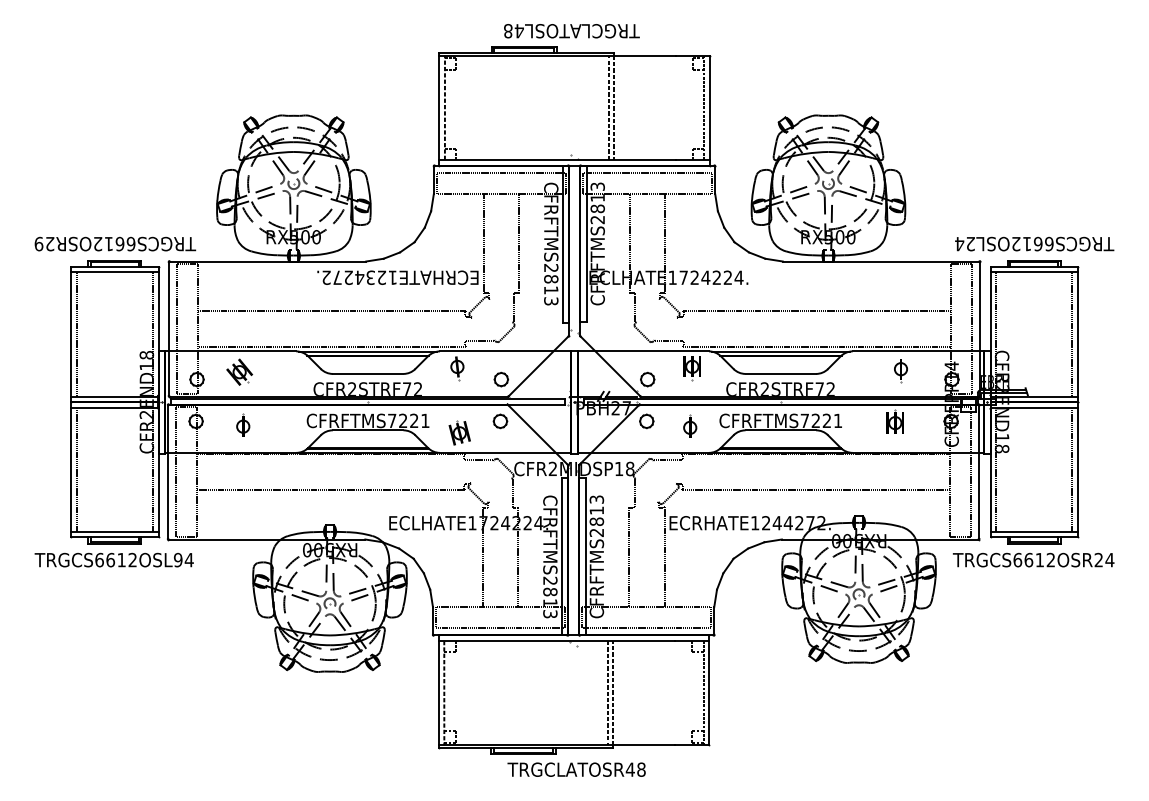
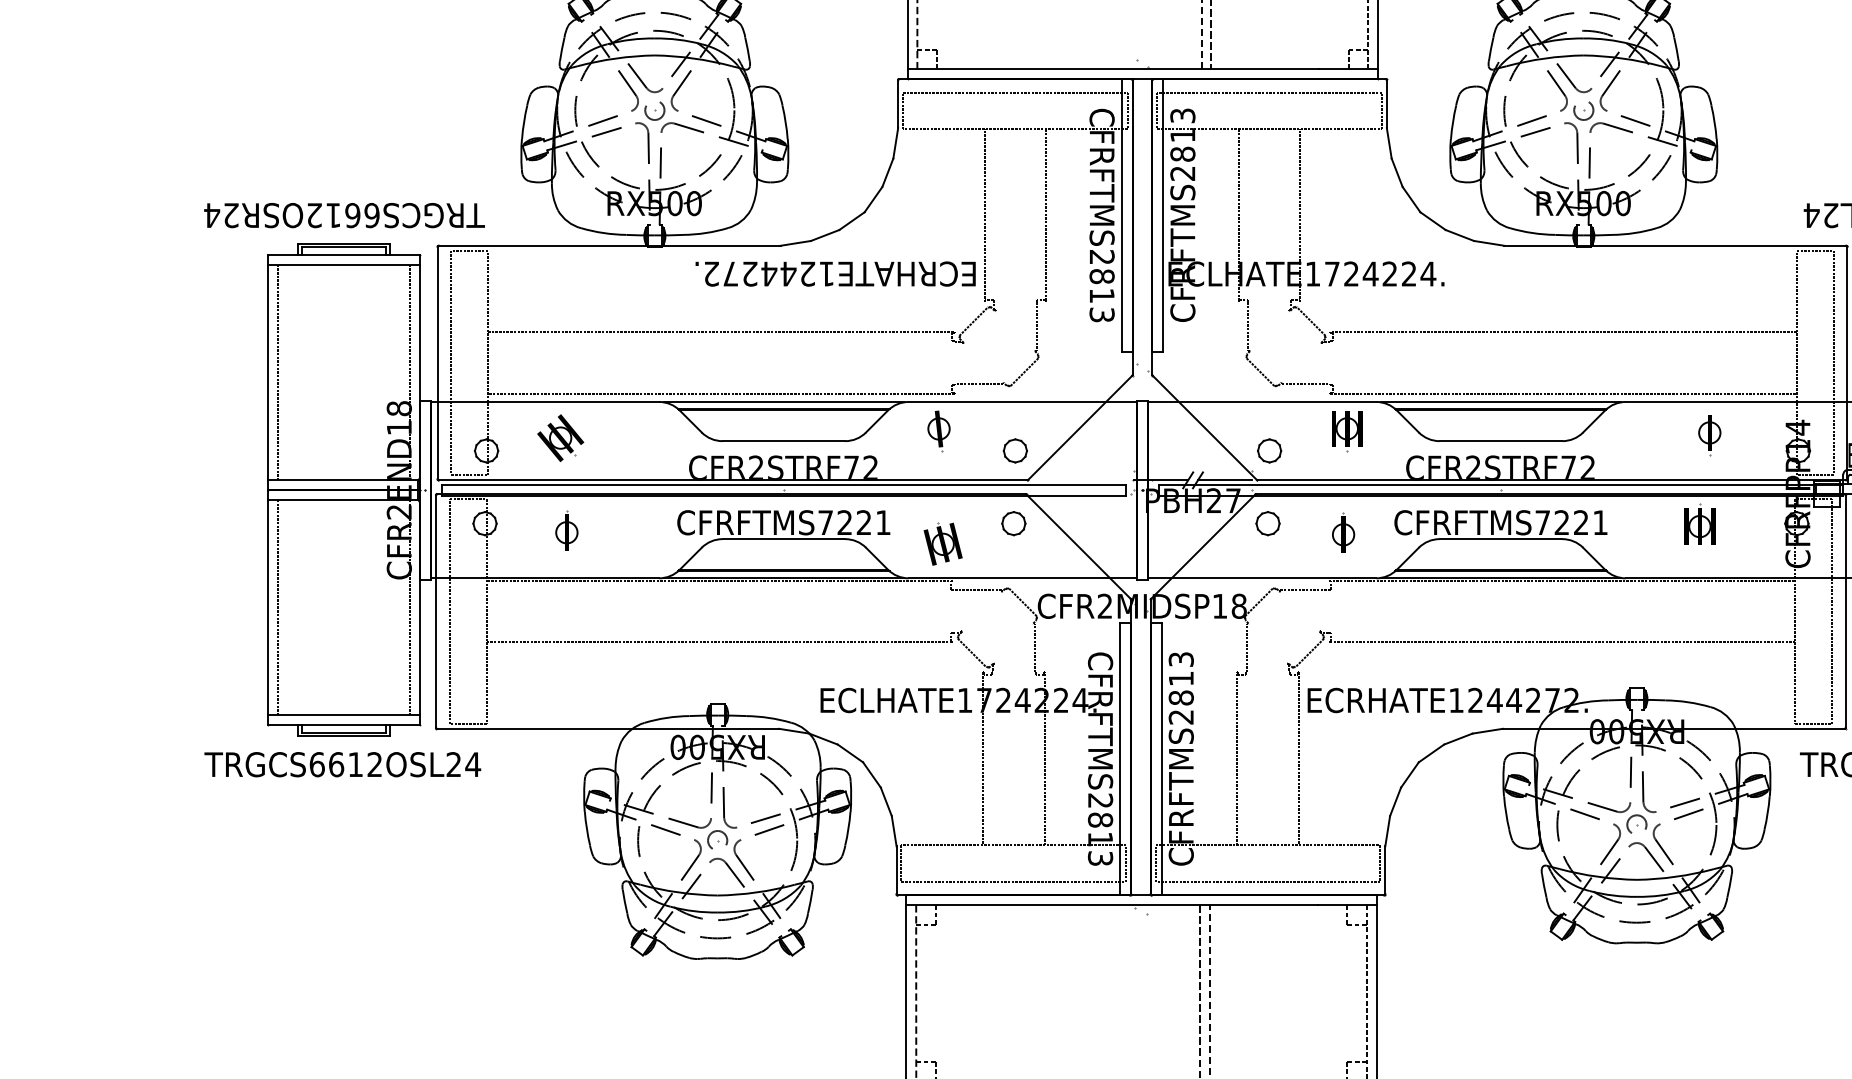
text: (38, 243) -> (211, 214), TRGCS6612OSR29 -> TRGCS6612OSR24
text: (370, 277) -> (787, 273), ECRHATE1234272. -> ECRHATE1244272.
text: (177, 560) -> (452, 765), TRGCS6612OSL94 -> TRGCS6612OSL24

